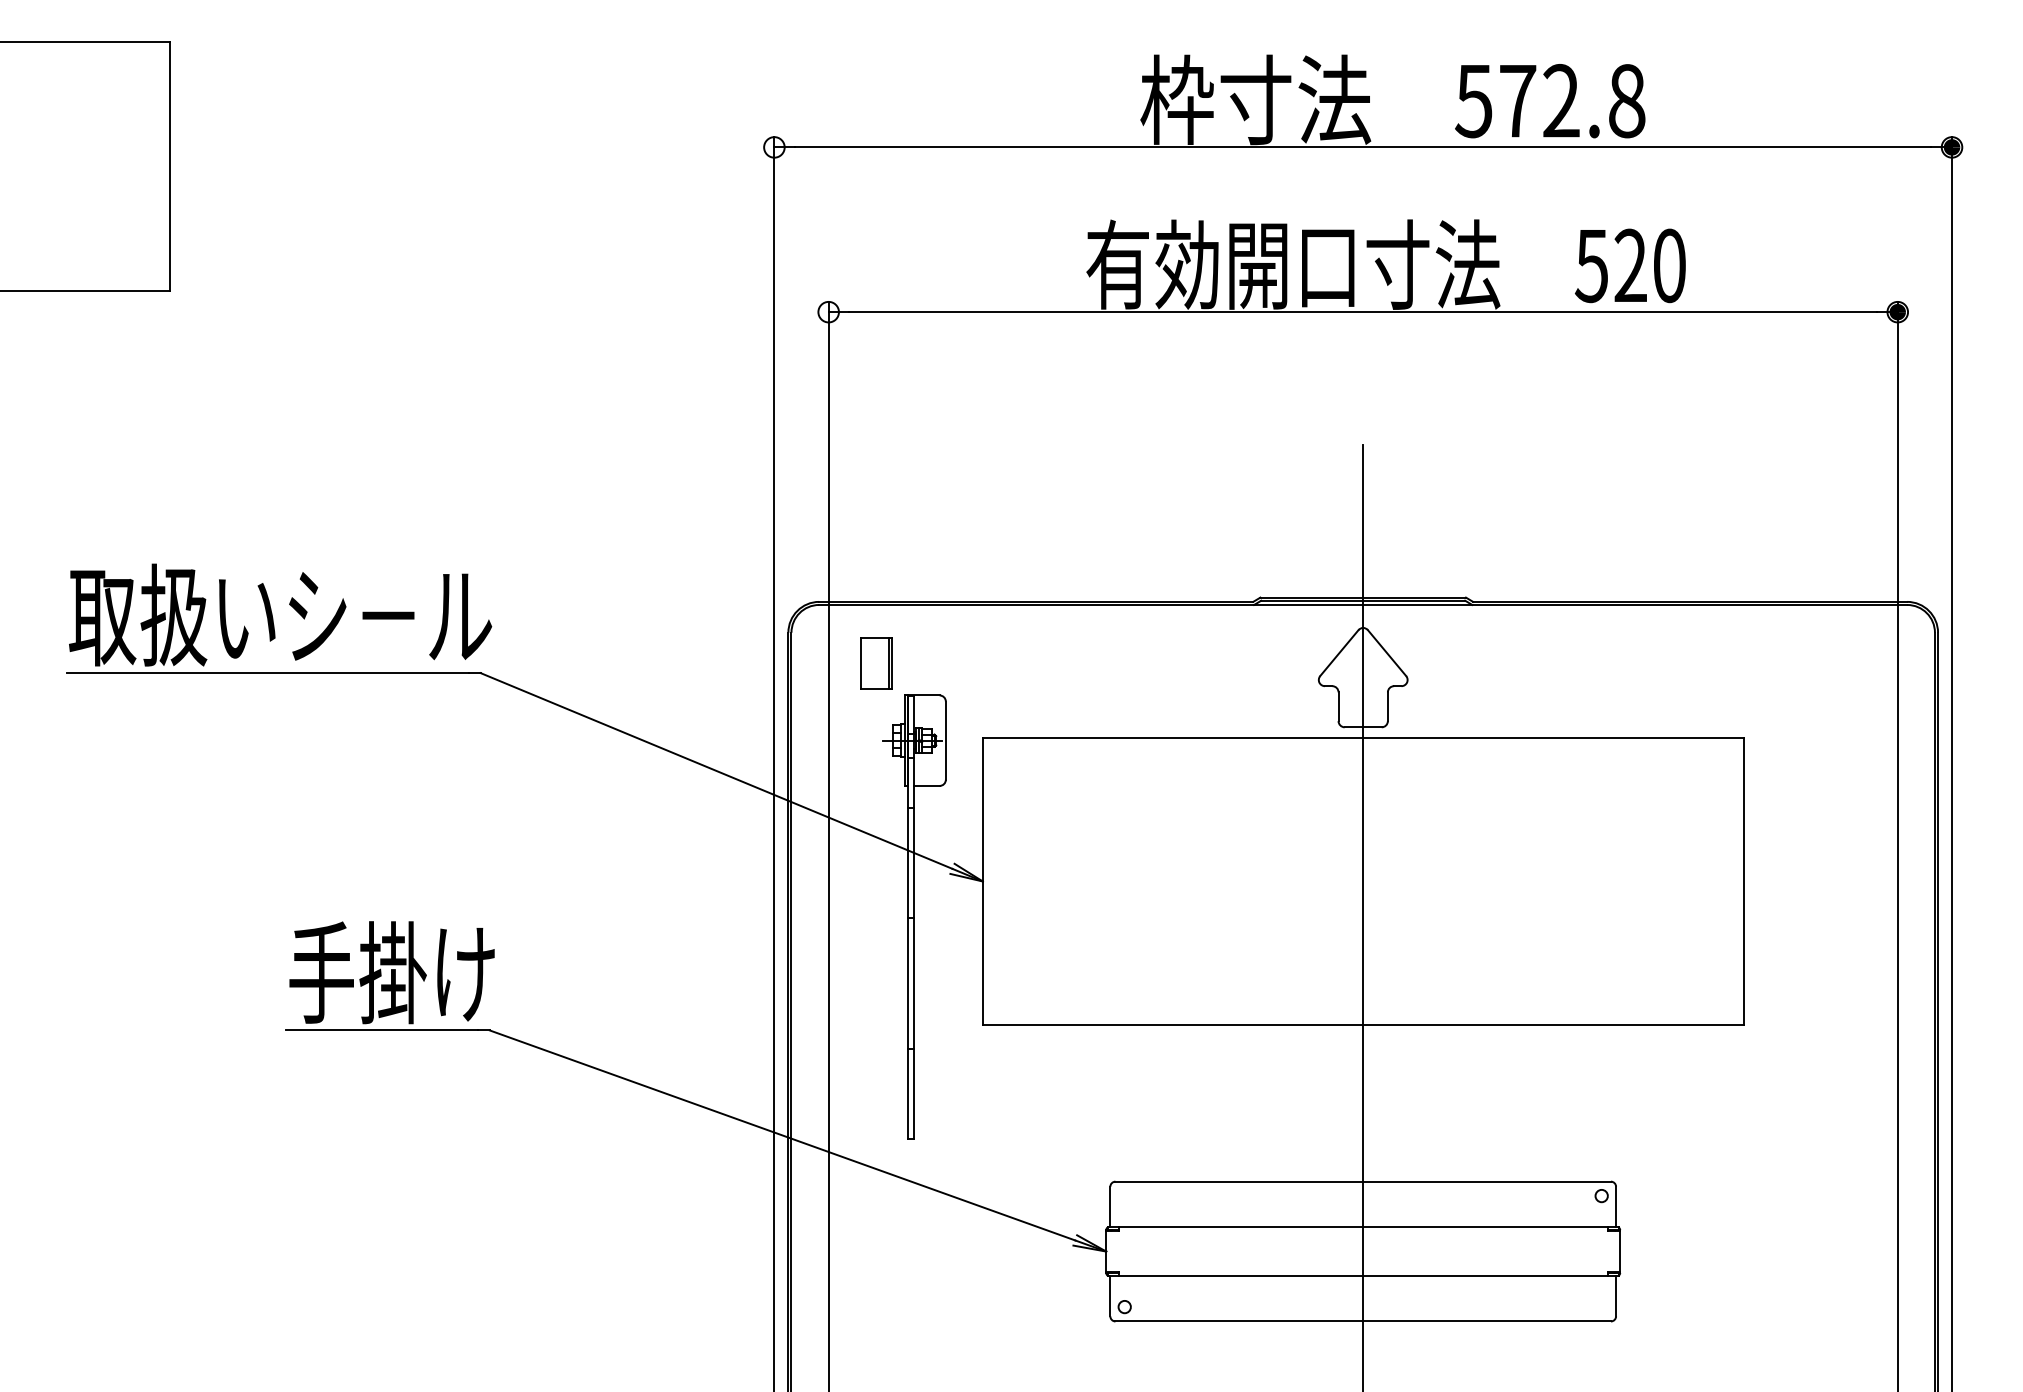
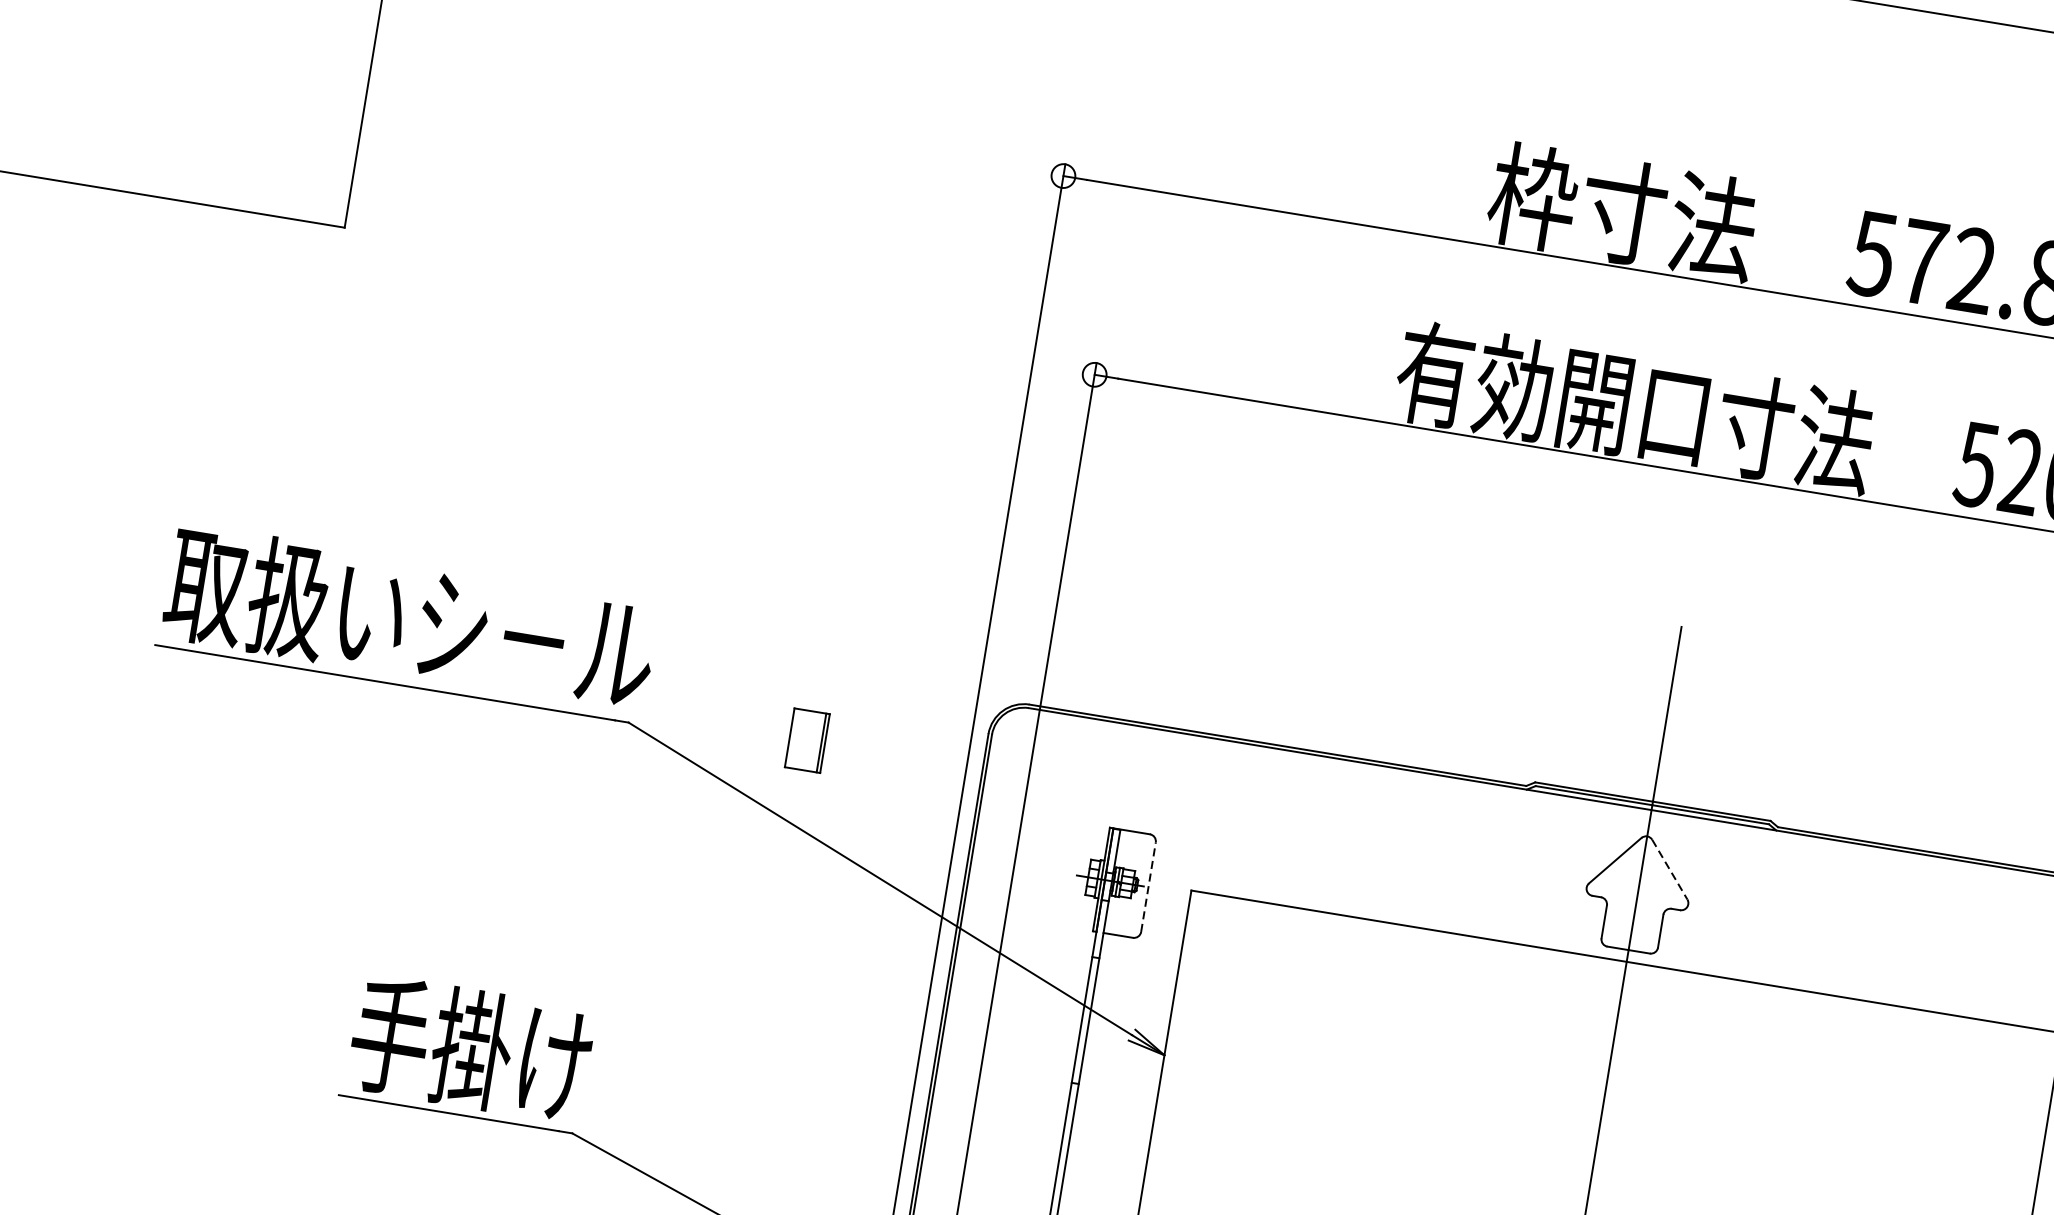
line: (1387, 653) -> (1670, 870), solid -> dashed
part: (876, 663) -> (807, 740), moved
line: (945, 740) -> (1148, 886), solid -> dashed

